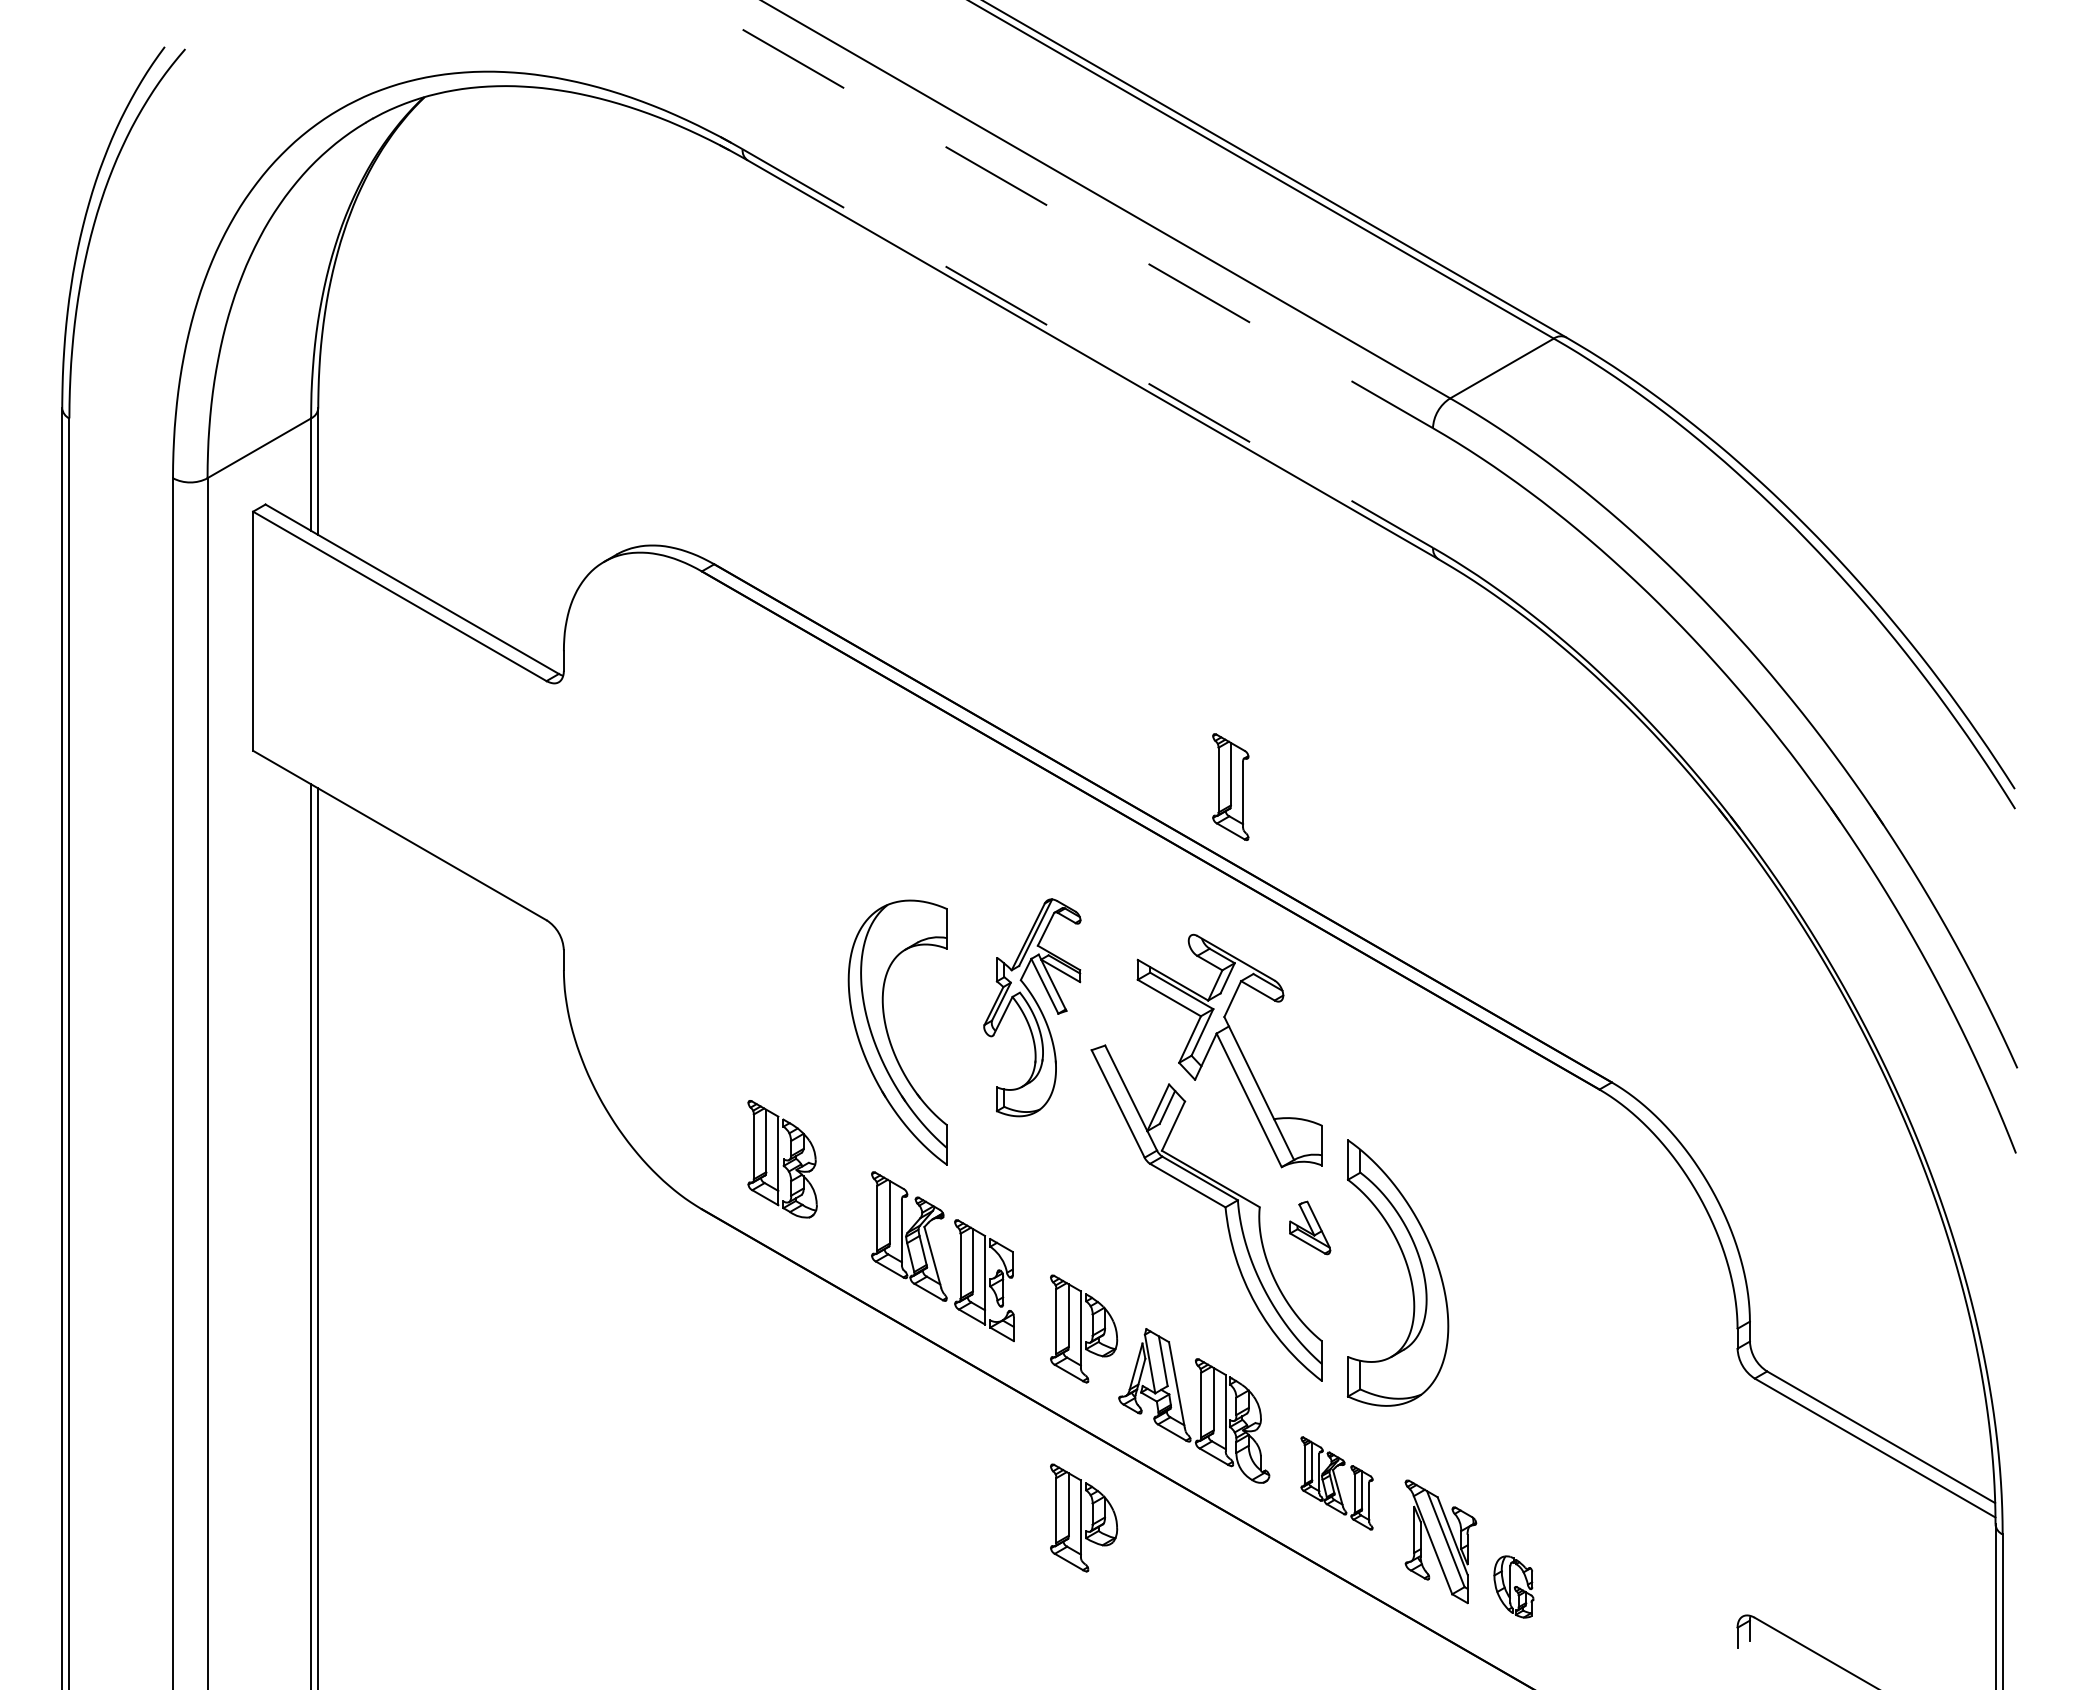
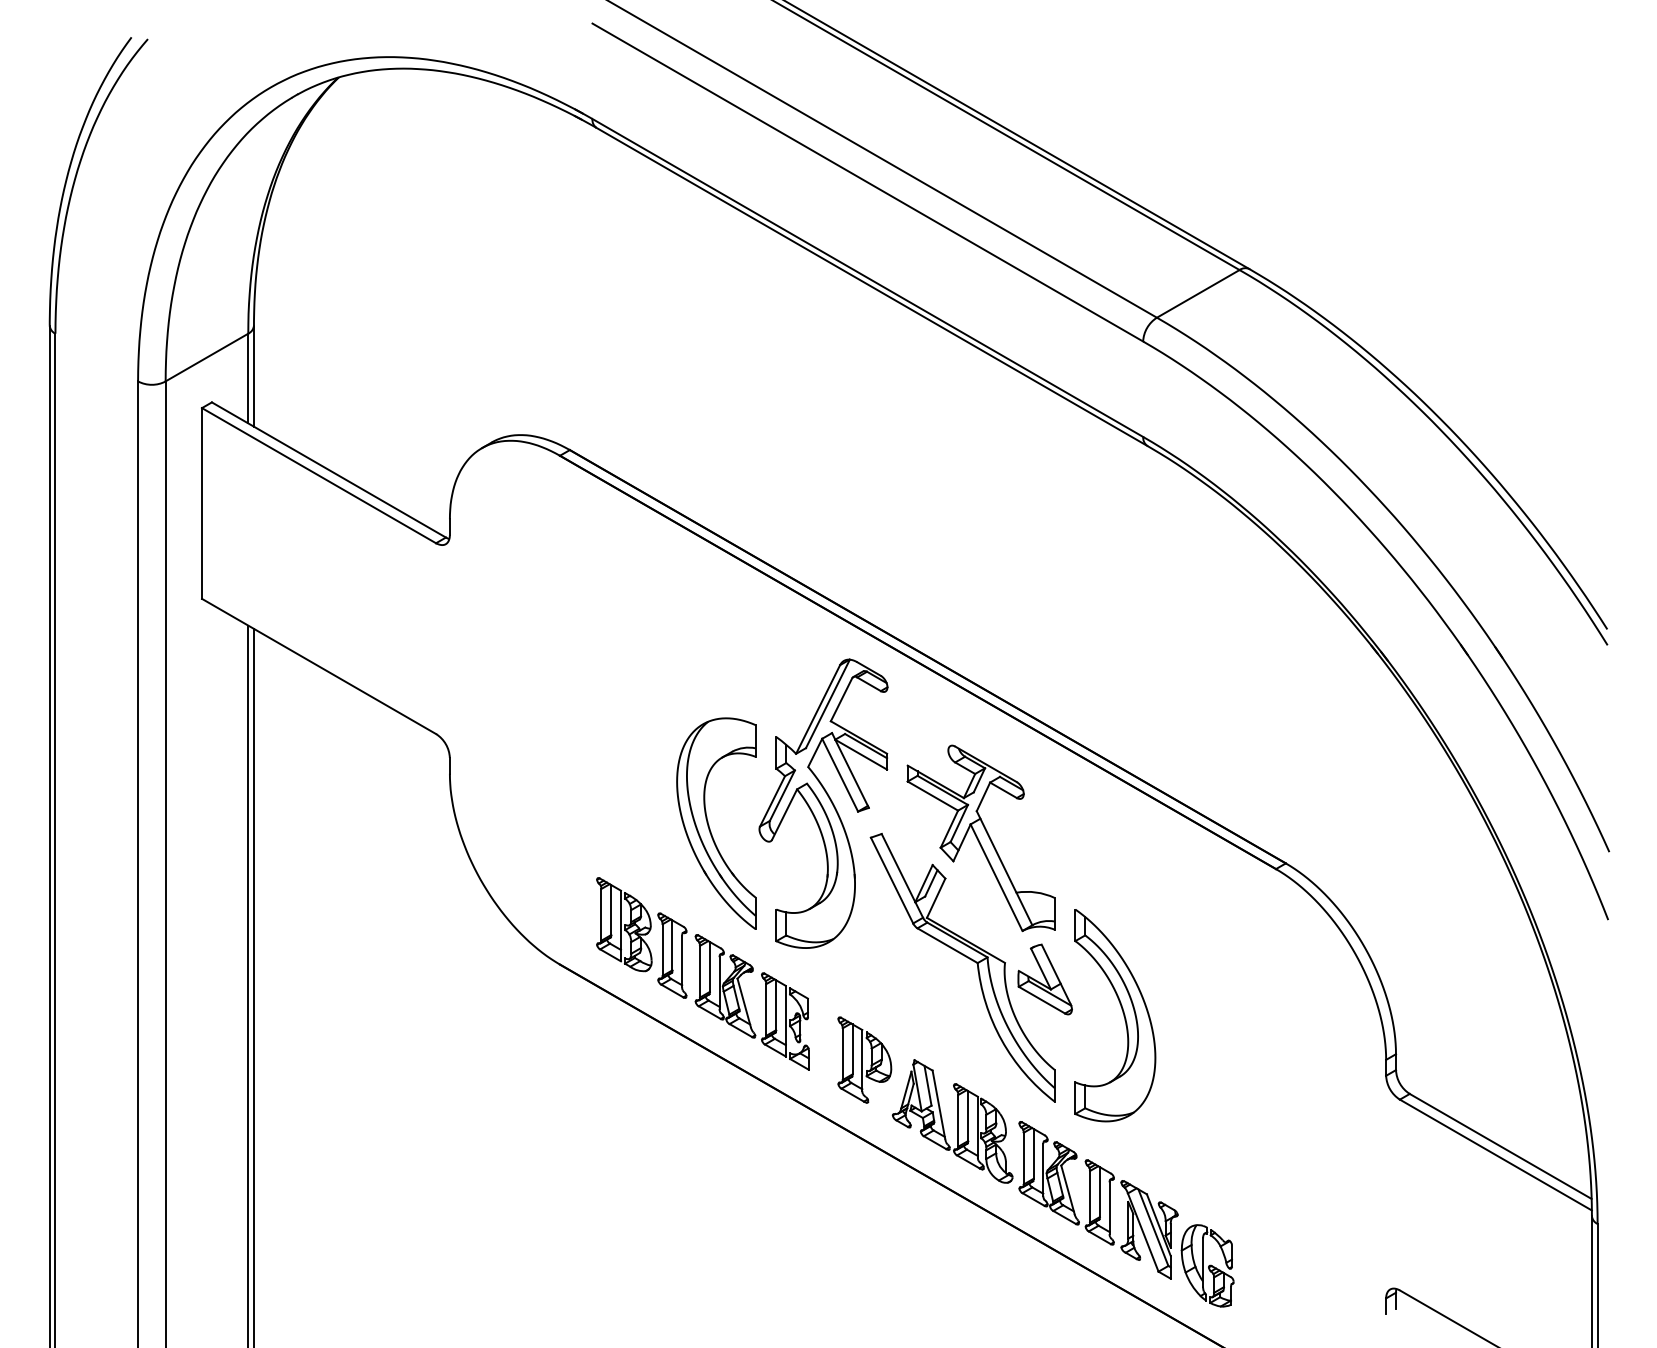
line: (1087, 228) -> (867, 182), dashed -> solid
line: (1087, 348) -> (867, 277), dashed -> solid
part: (1230, 786) -> (672, 955), moved
part: (1032, 1007) -> (823, 803), size x1.67
part: (1309, 1227) -> (1044, 979), size x1.67
part: (1336, 1483) -> (1066, 1183), size x1.67
part: (1084, 1517) -> (865, 1210), removed
part: (1513, 1586) -> (1207, 1265), size x1.67

